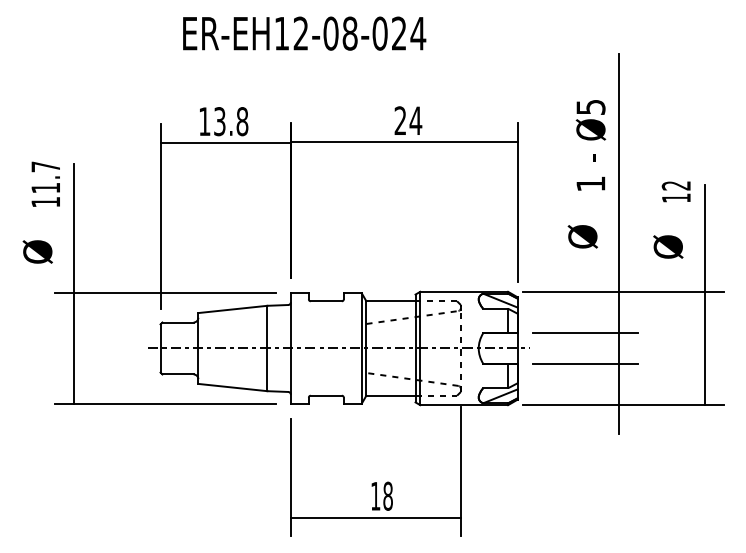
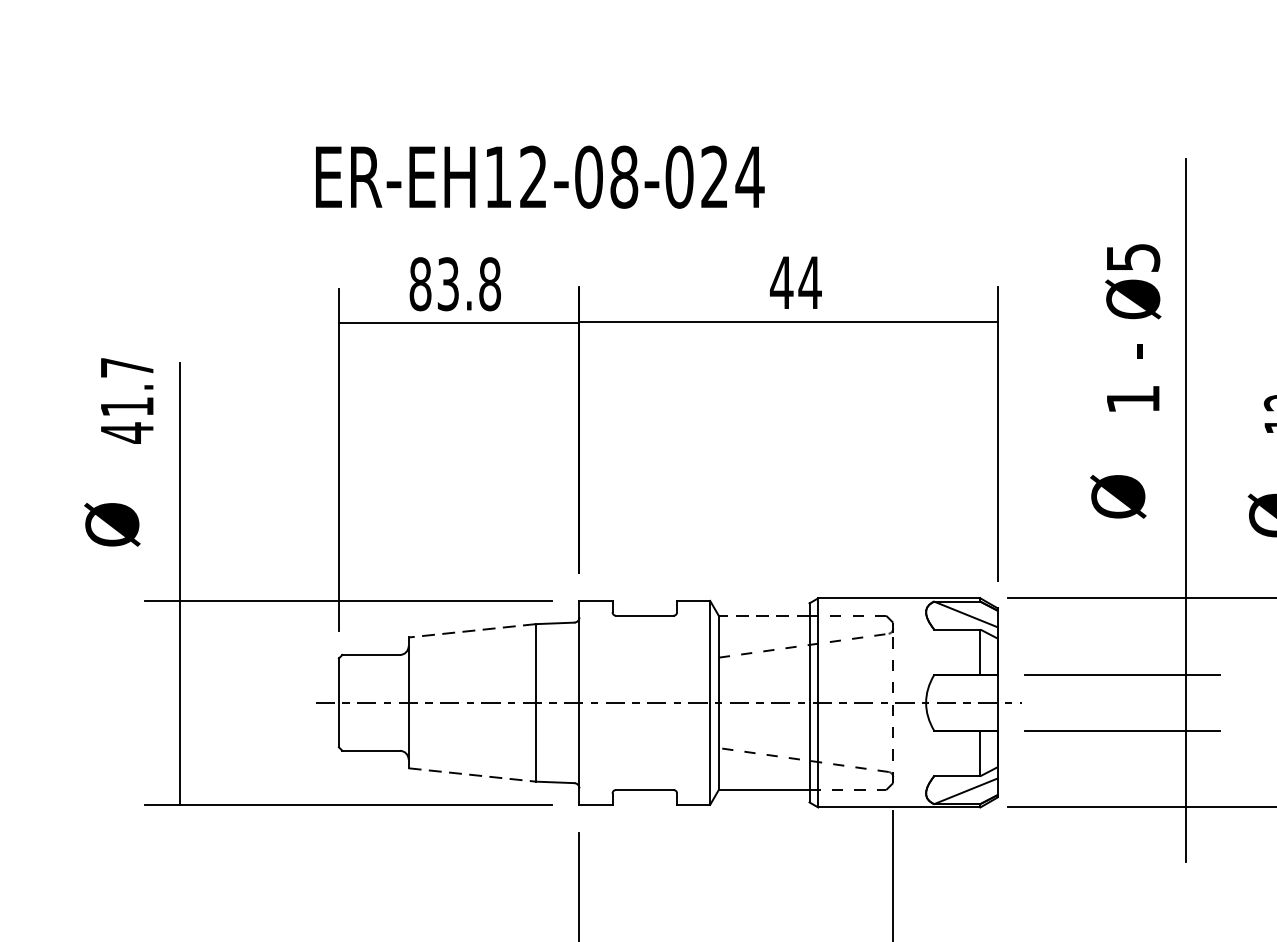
text: (304, 33) -> (539, 176), moved
text: (400, 120) -> (781, 282), 24 -> 44
text: (204, 121) -> (419, 283), 13.8 -> 83.8
text: (45, 202) -> (126, 433), 11.7 -> 41.7
line: (390, 301) -> (763, 616), solid -> dashed
line: (232, 309) -> (471, 630), solid -> dashed
line: (232, 387) -> (471, 774), solid -> dashed

